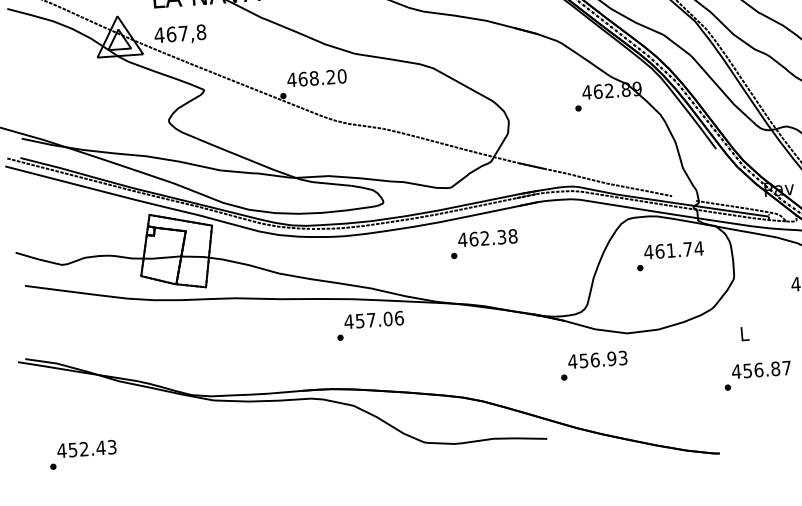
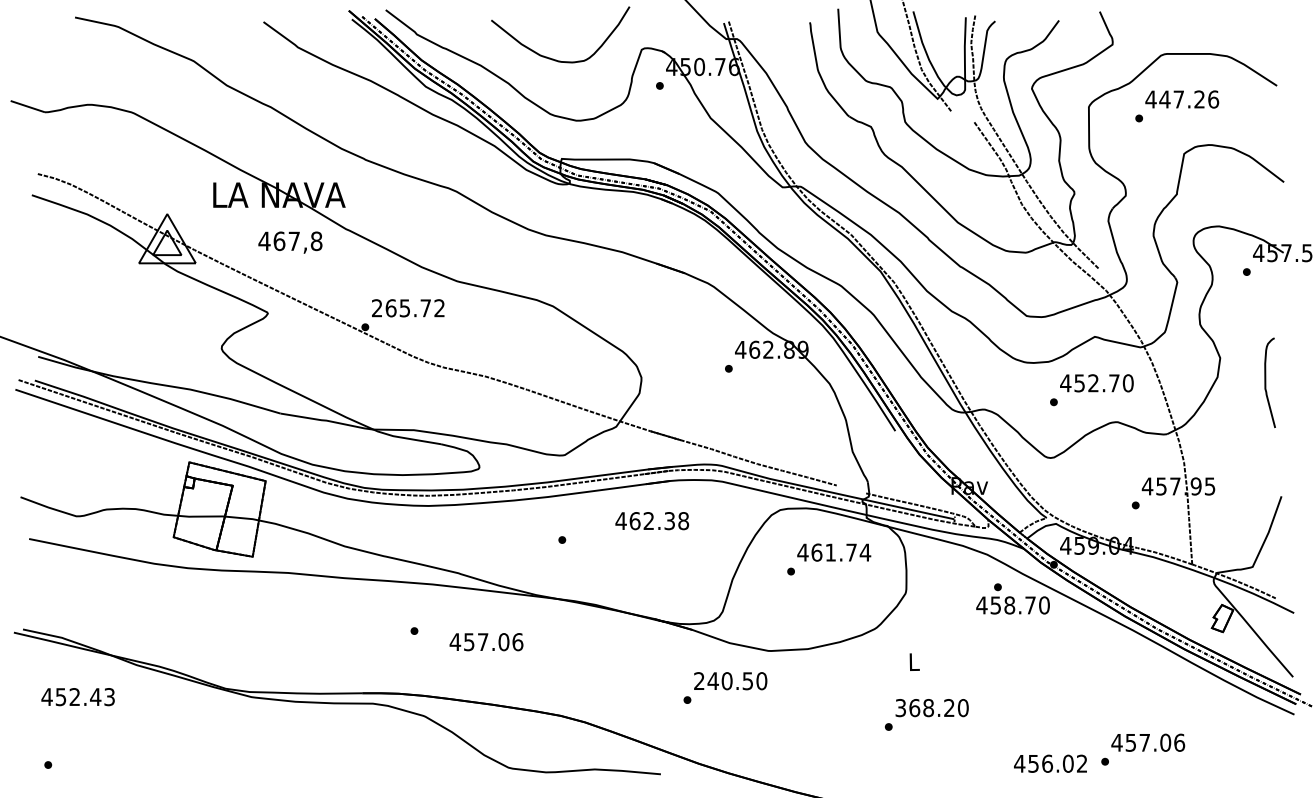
text: (180, 34) -> (290, 242), moved
text: (317, 78) -> (408, 308), 468.20 -> 265.72
text: (487, 238) -> (652, 521), moved
text: (374, 320) -> (486, 642), moved
text: (597, 360) -> (730, 681), 456.93 -> 240.50
text: (761, 370) -> (931, 708), 456.87 -> 368.20
text: (86, 449) -> (77, 697), moved

